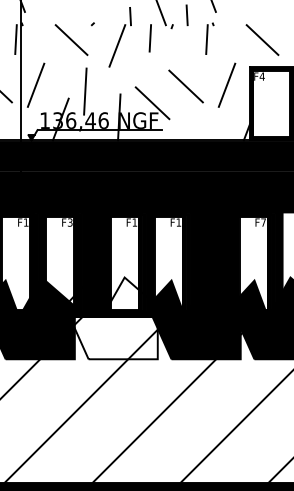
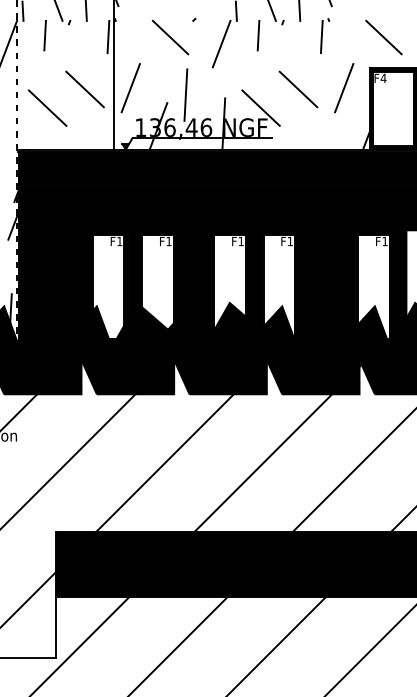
text: (69, 222) -> (168, 241), F3 -> F1
text: (263, 222) -> (384, 241), F7 -> F1
fill: (110, 318) -> (214, 348), added

